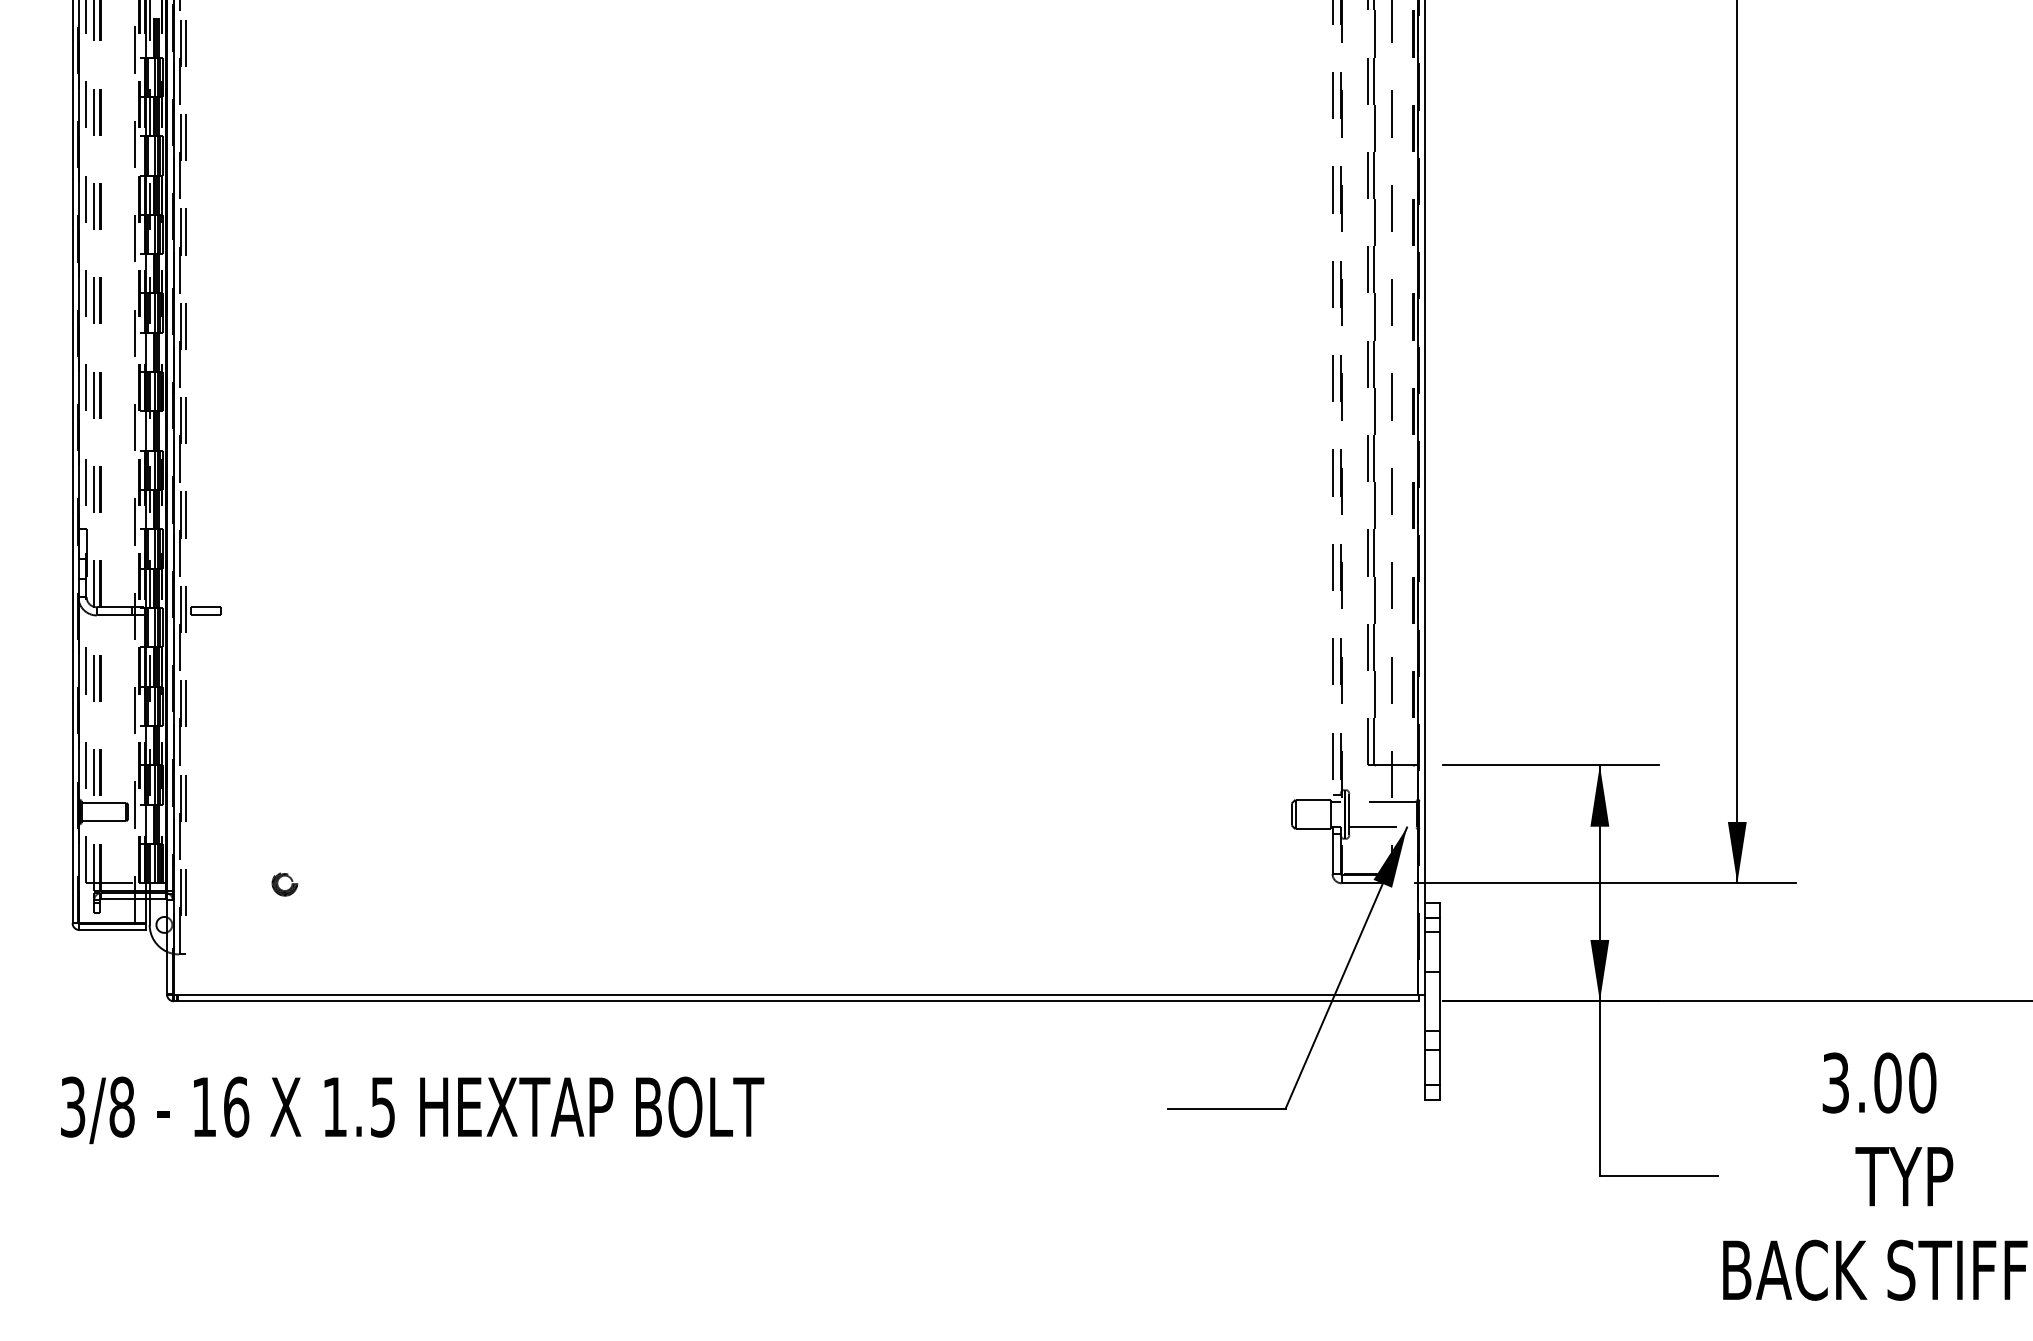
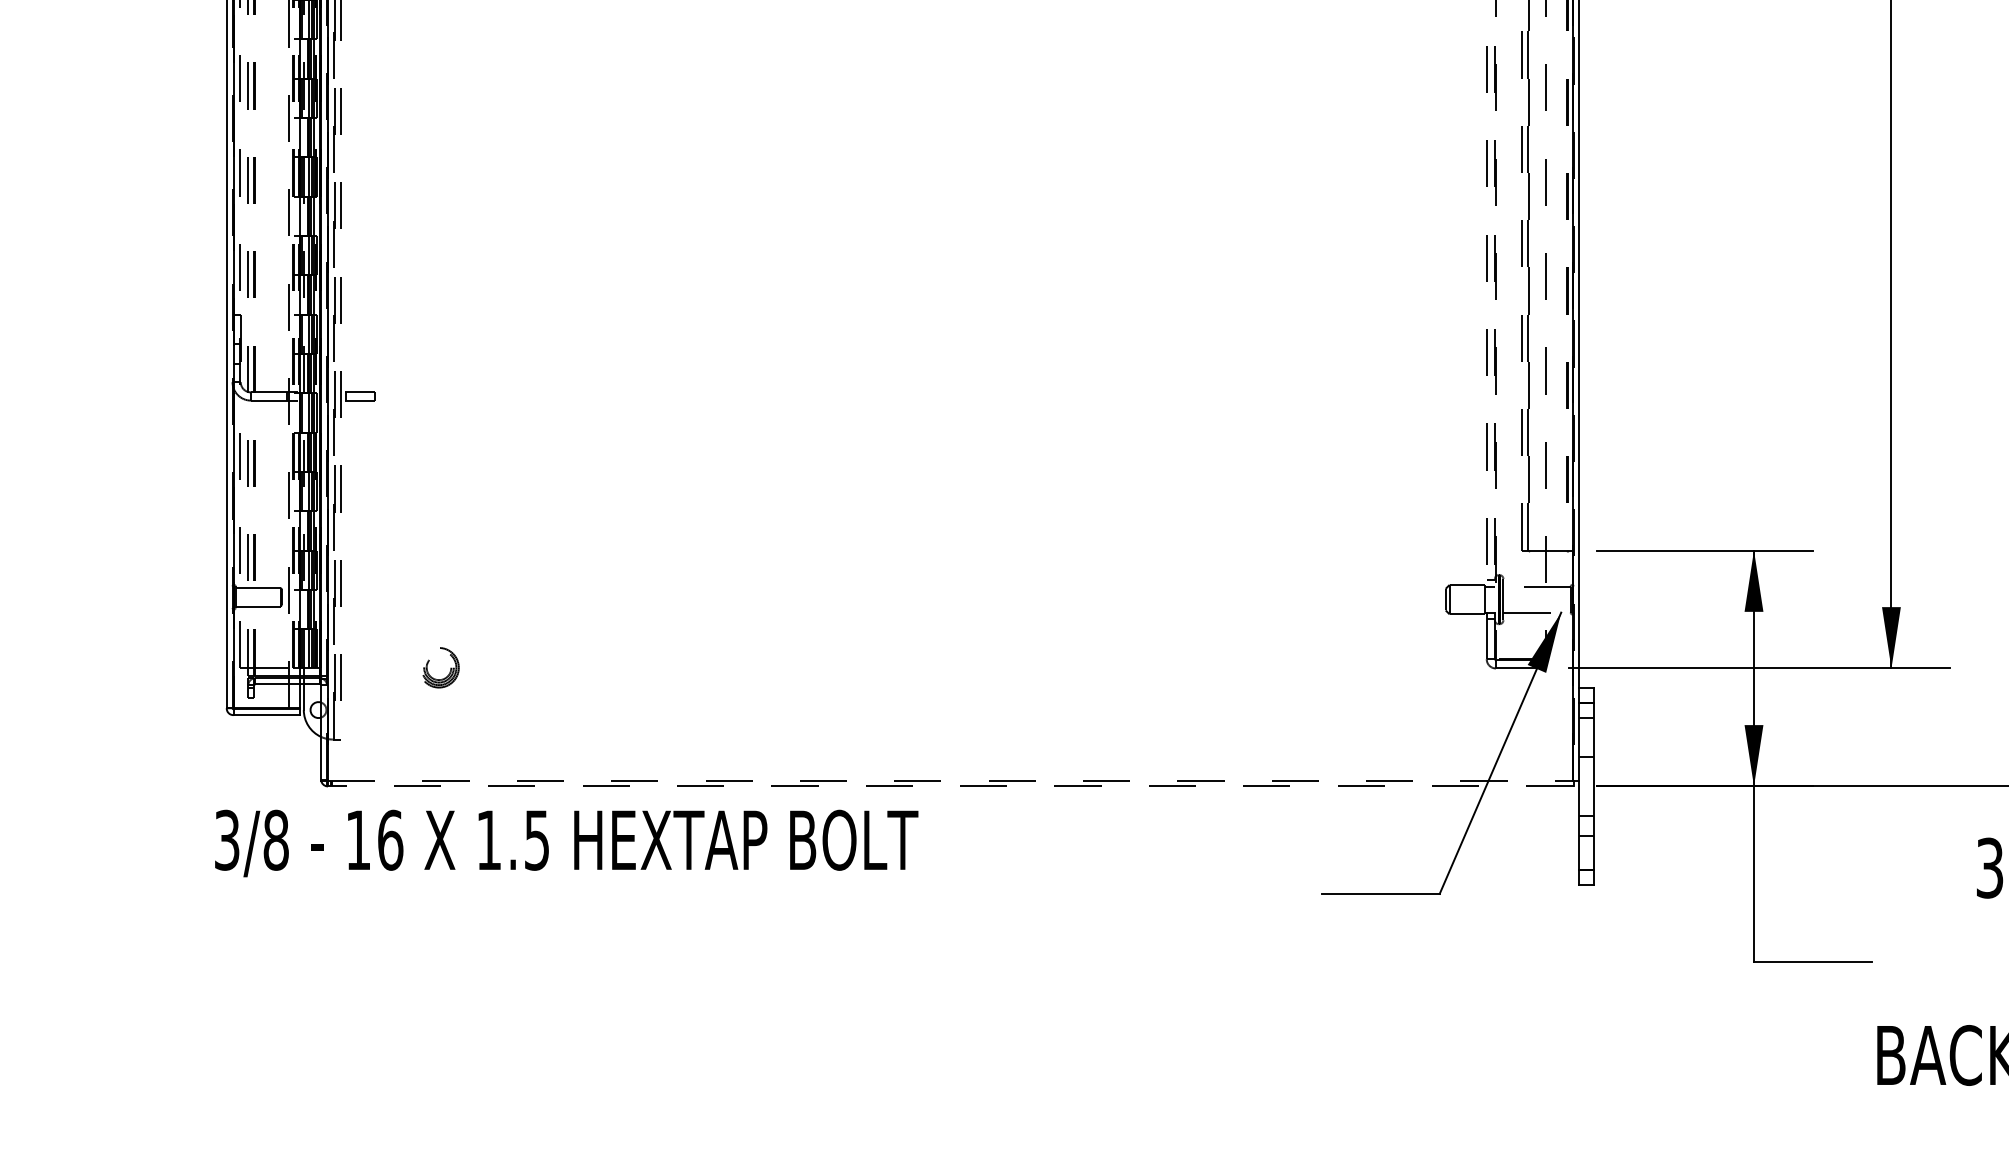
part: (284, 884) -> (438, 669), size x1.6
line: (796, 995) -> (950, 780), solid -> dashed
line: (795, 1001) -> (949, 786), solid -> dashed
text: (412, 1110) -> (566, 843), moved

